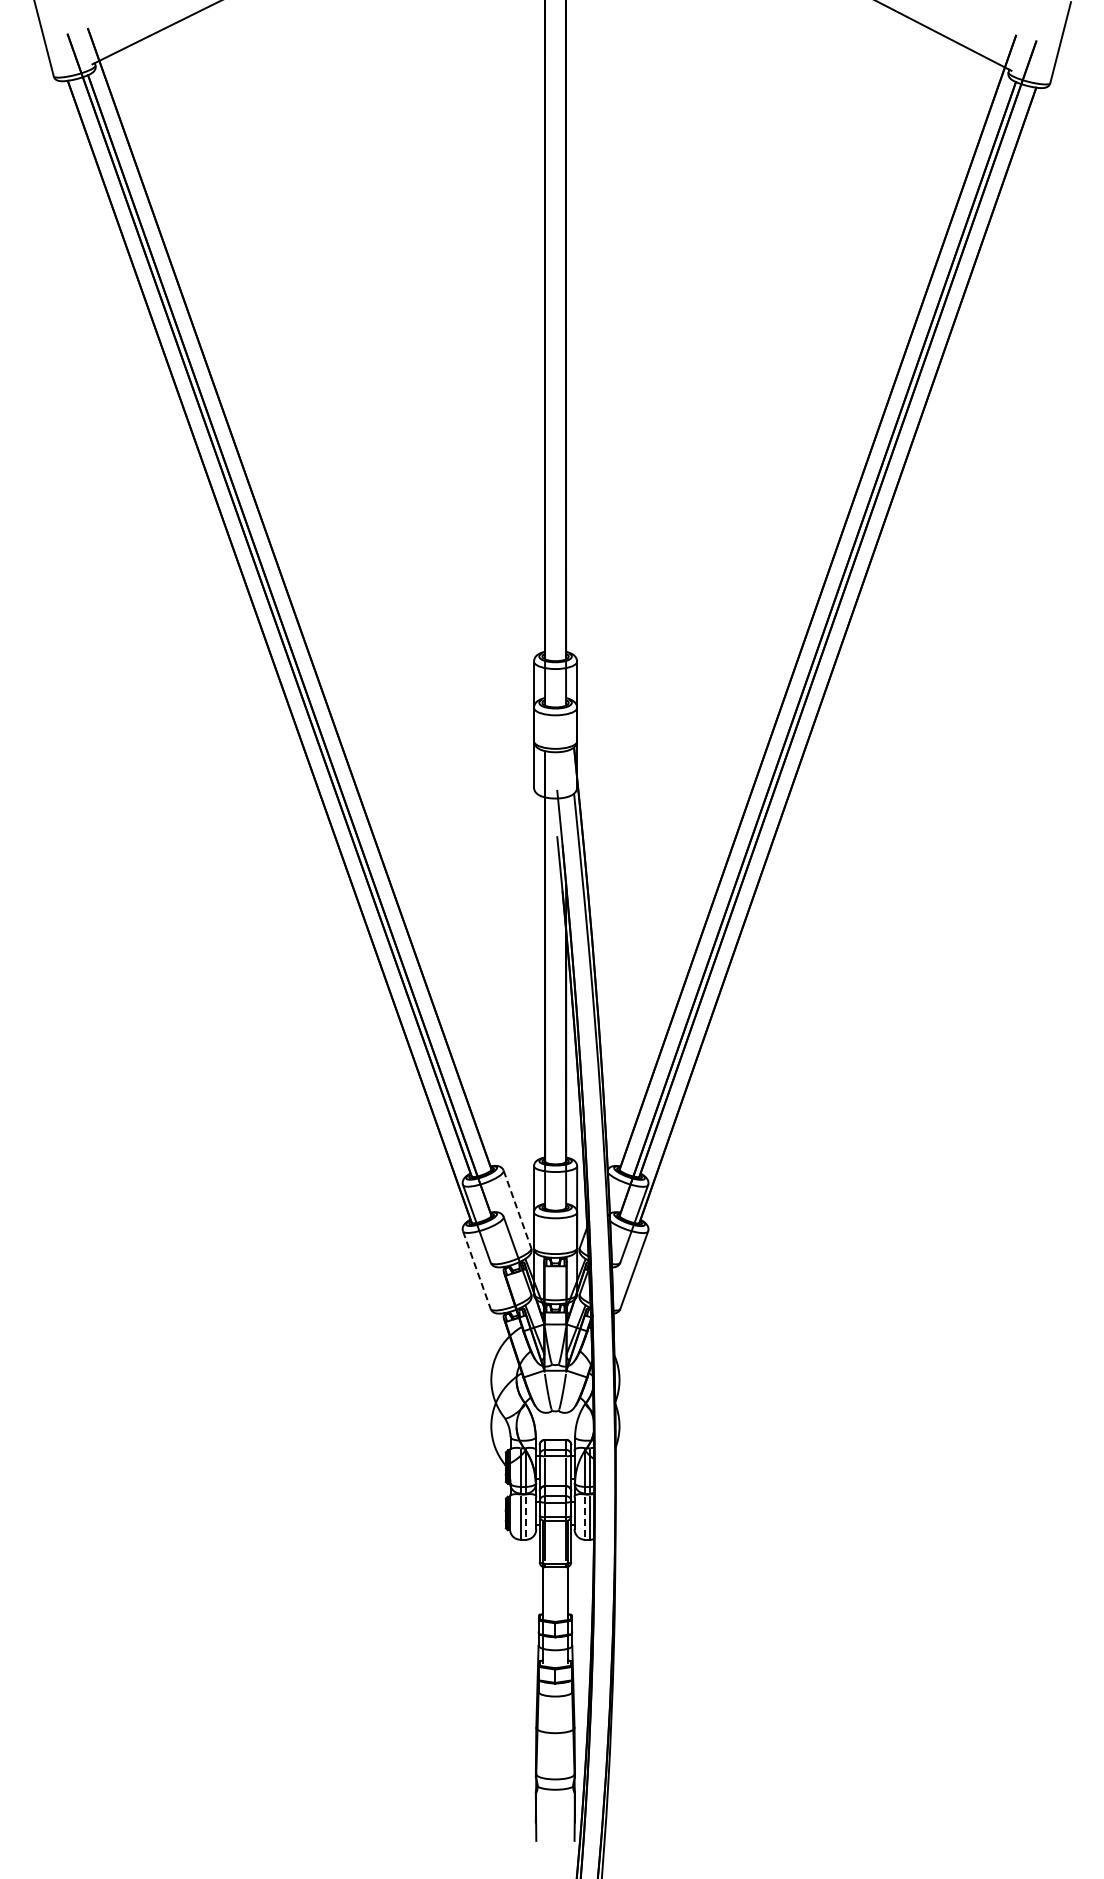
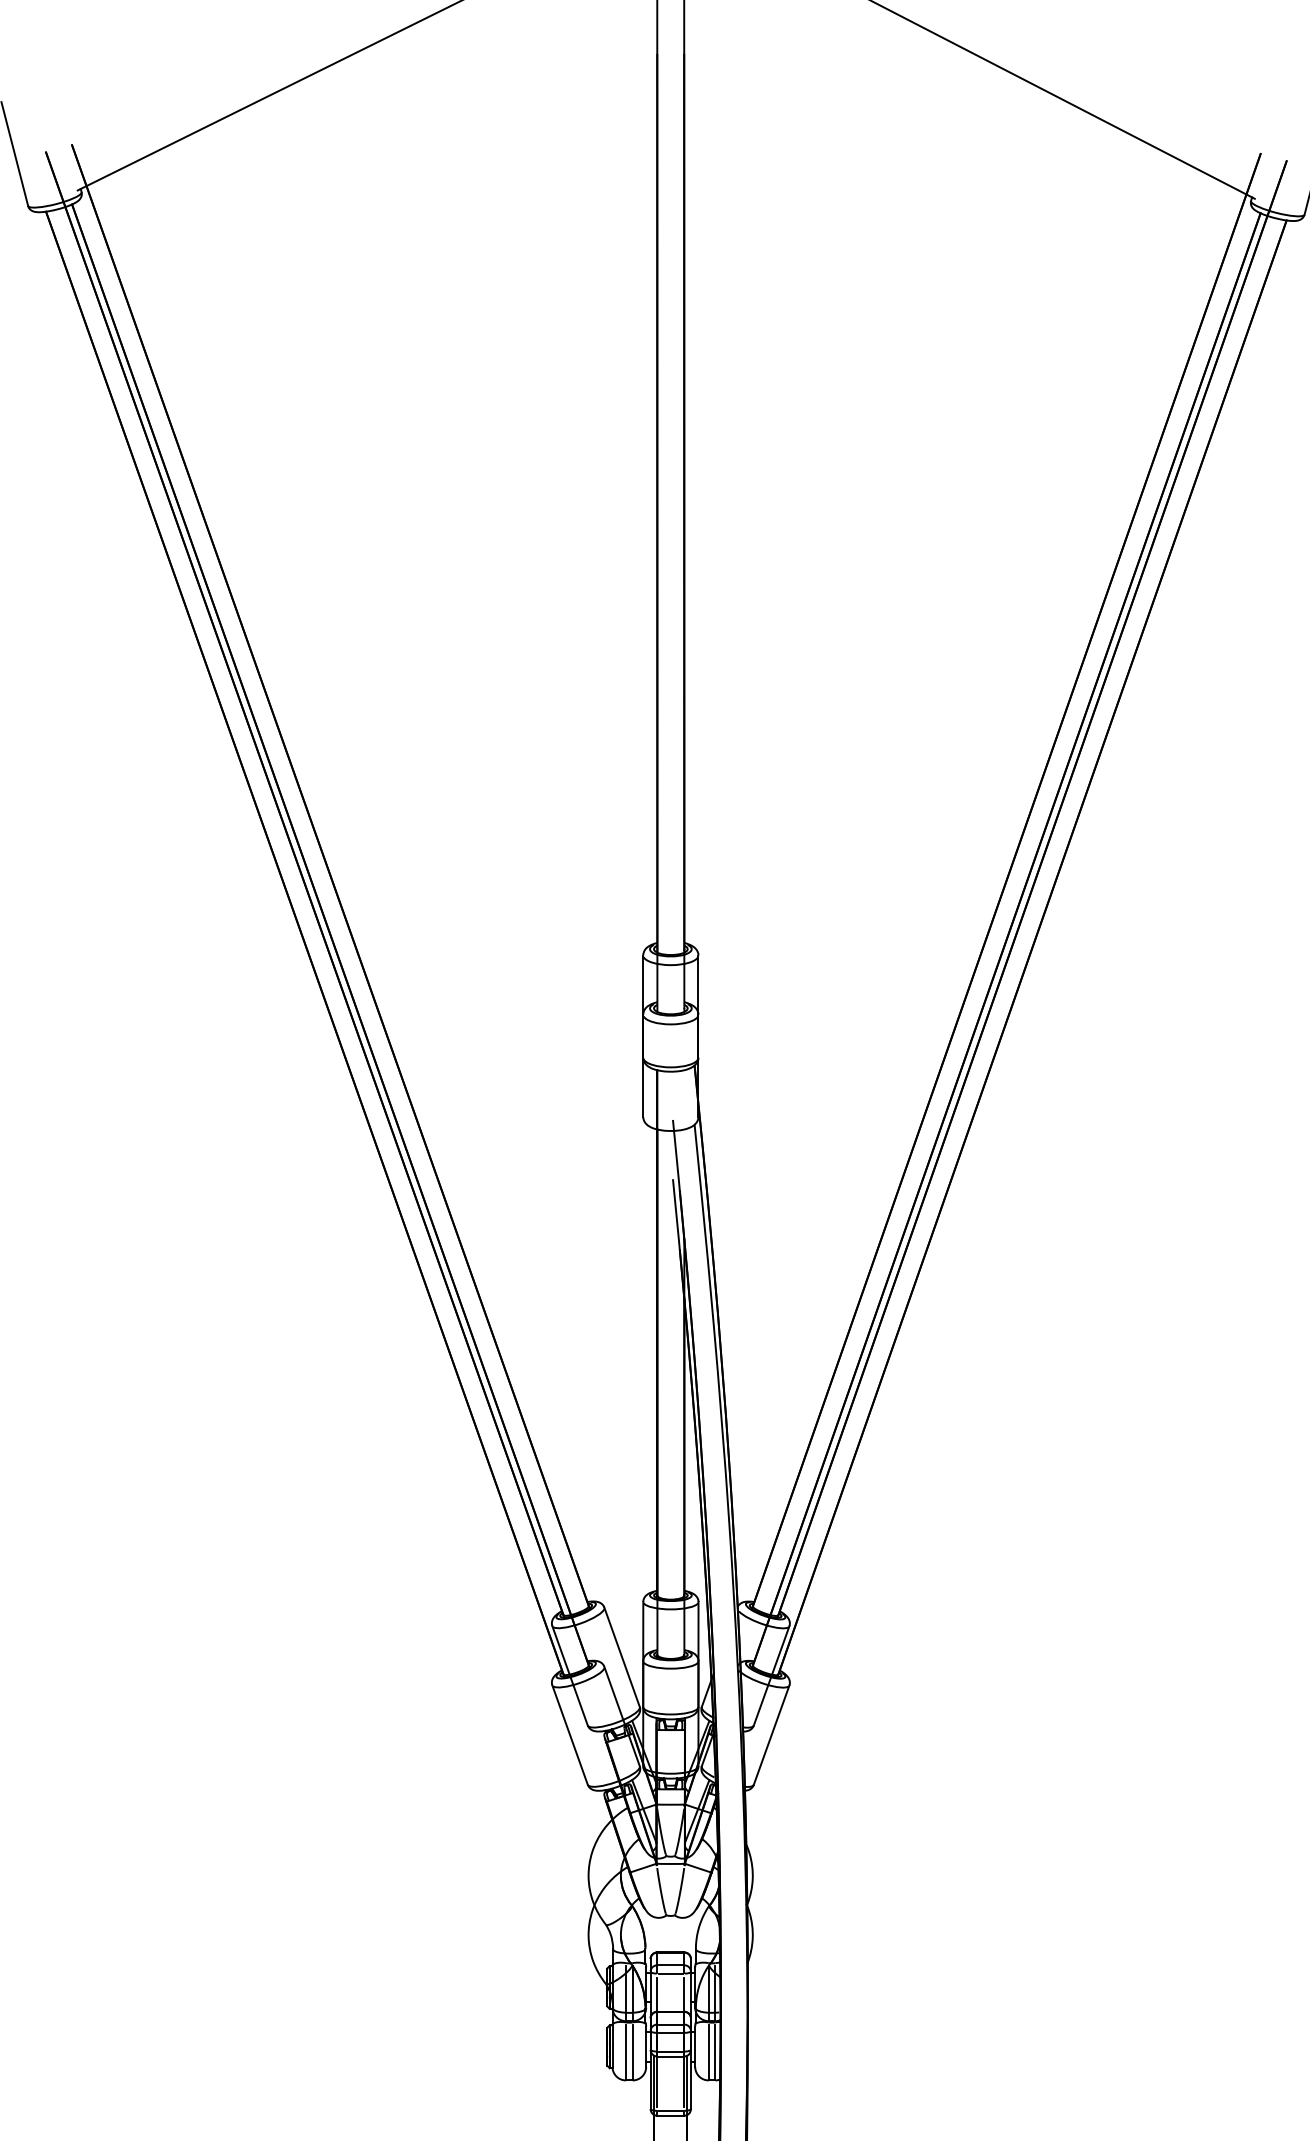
line: (517, 1209) -> (622, 1657), dashed -> solid
line: (477, 1270) -> (570, 1735), dashed -> solid
line: (525, 1518) -> (632, 2053), dashed -> solid
line: (585, 1518) -> (709, 2053), dashed -> solid

